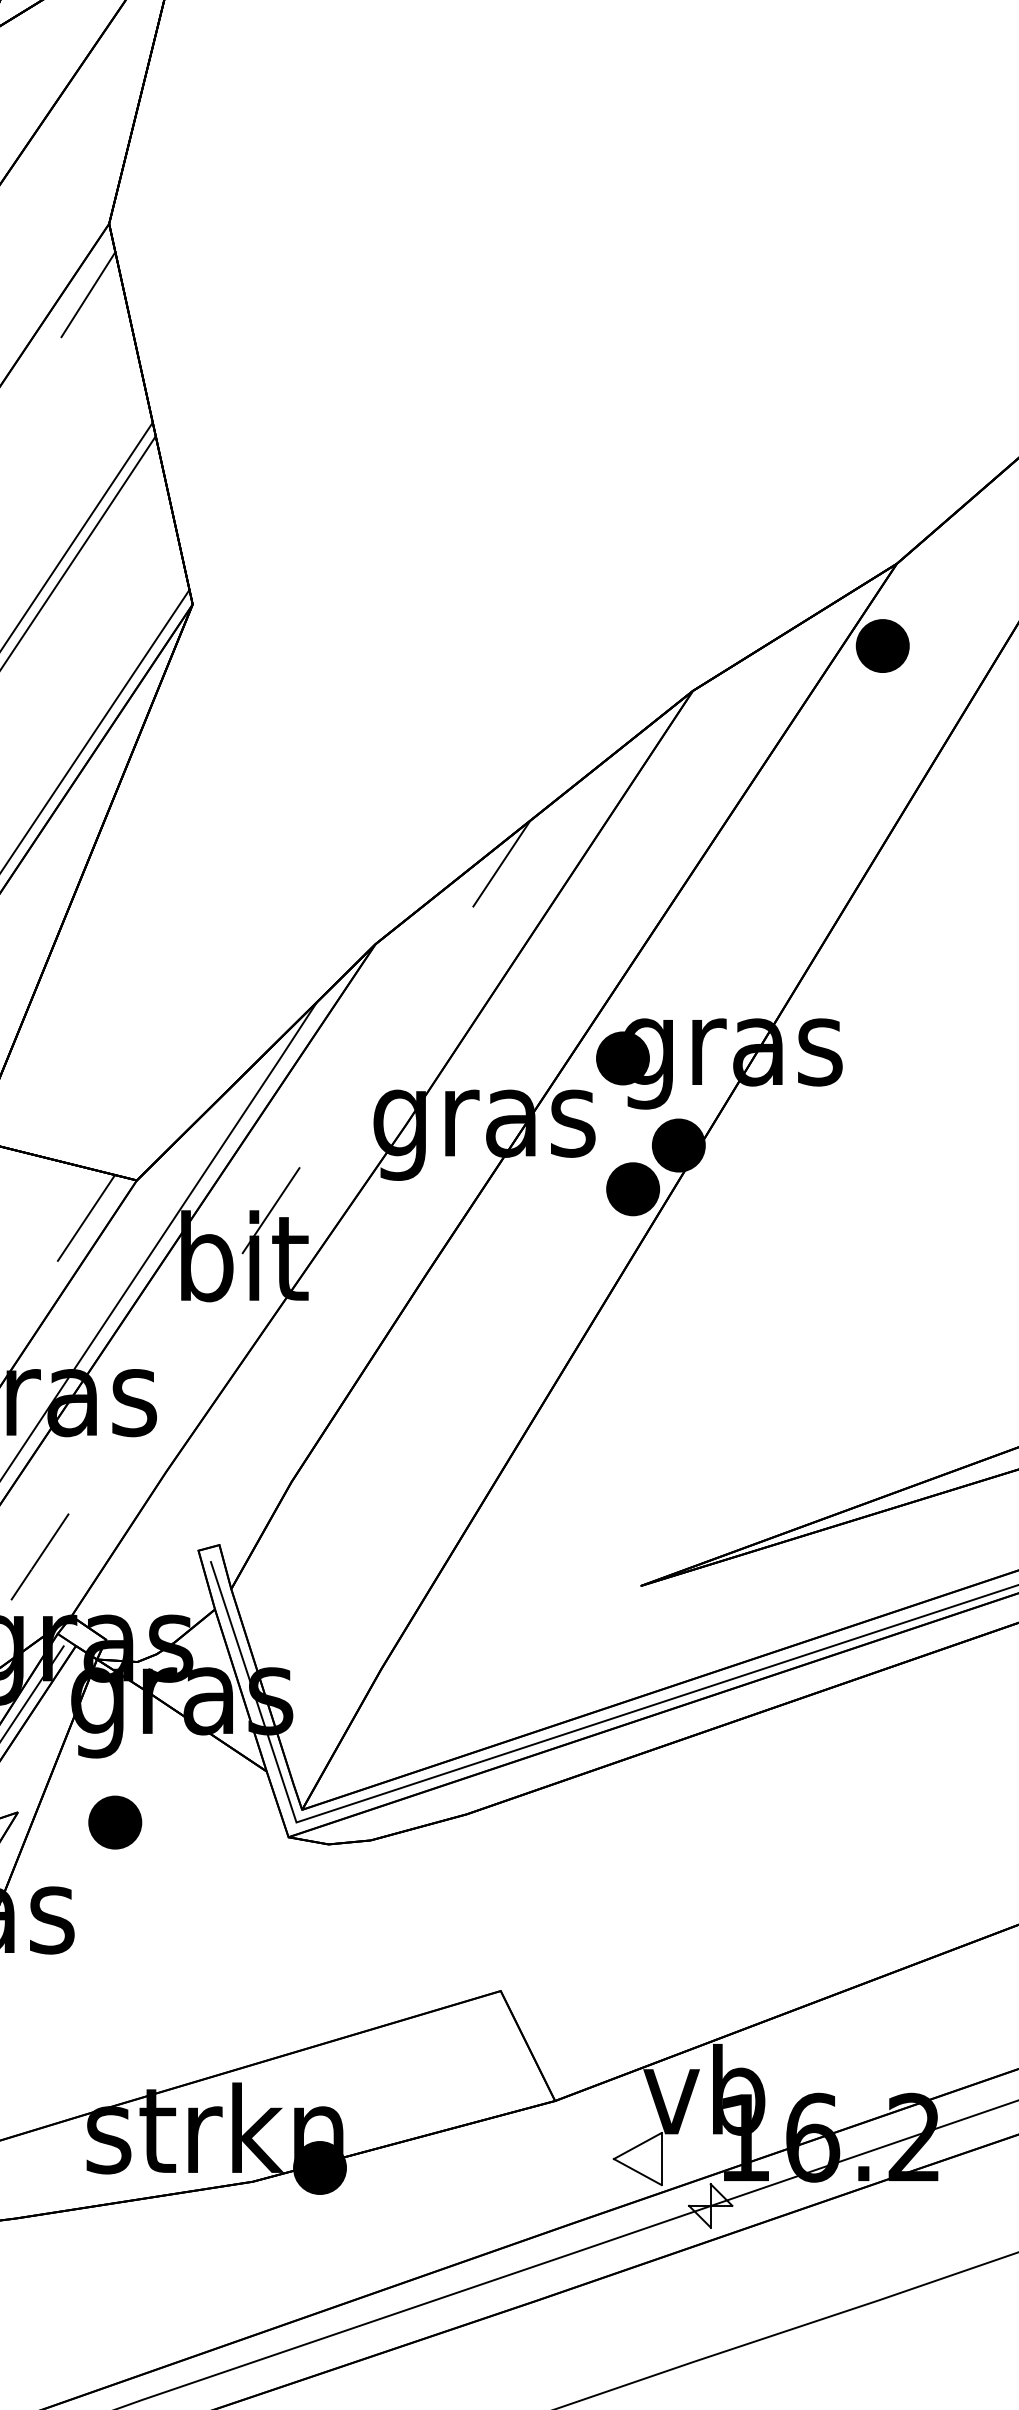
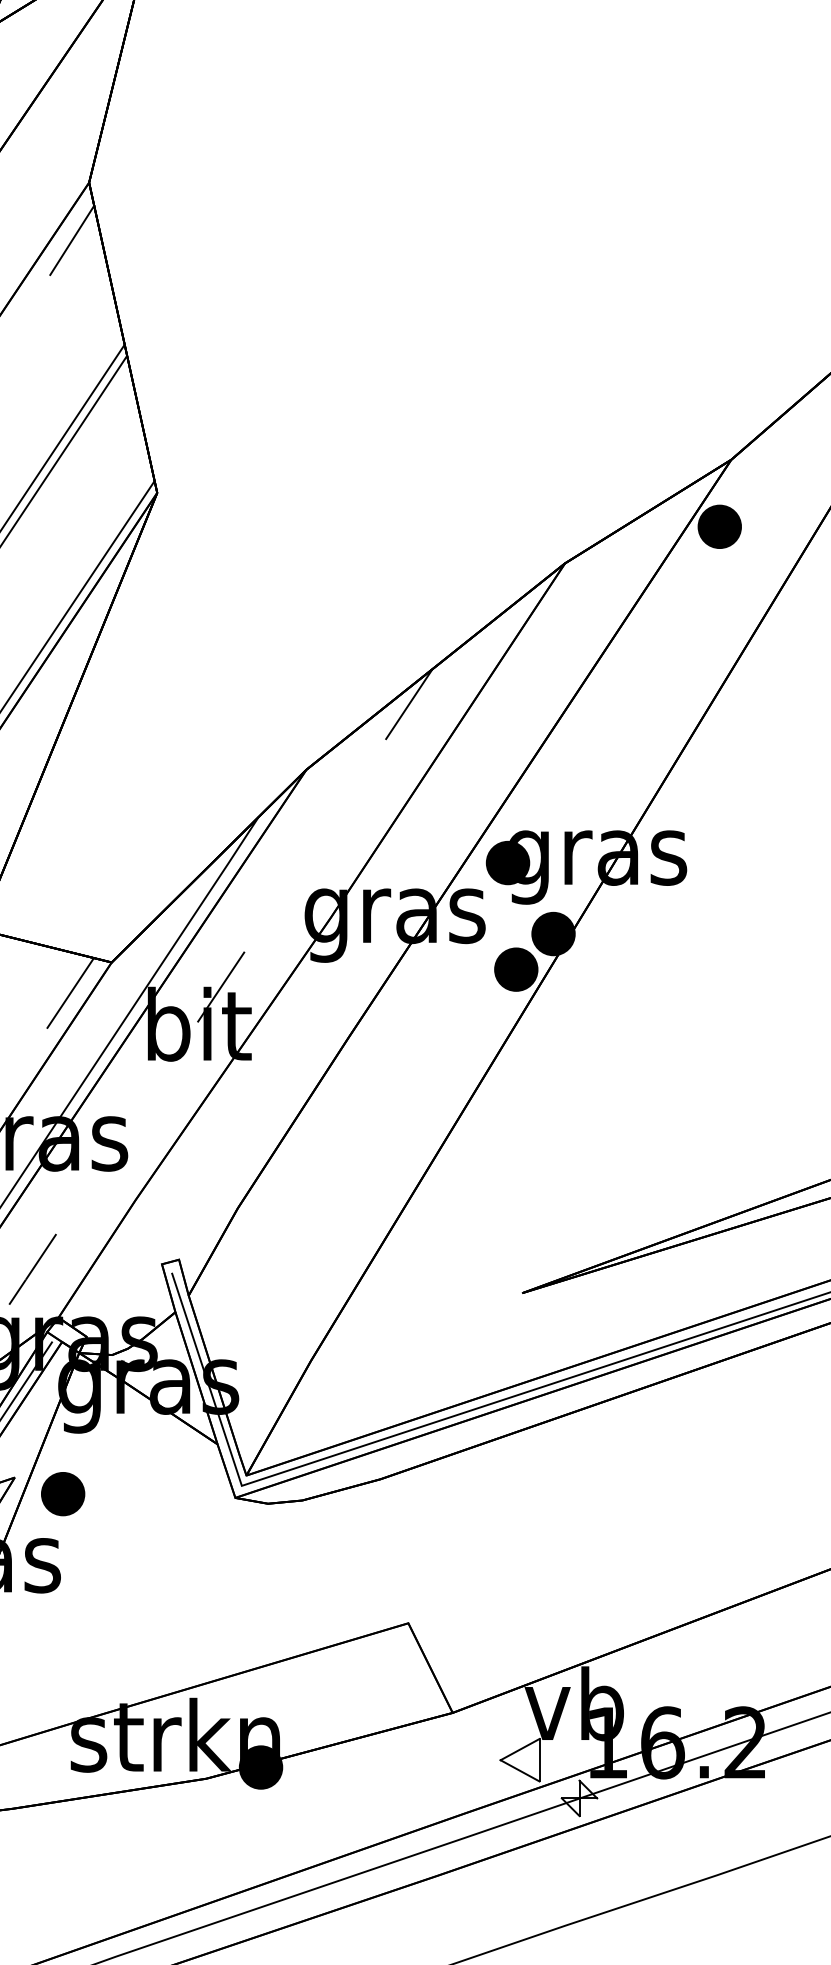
part: (115, 1822) -> (63, 1494), moved

